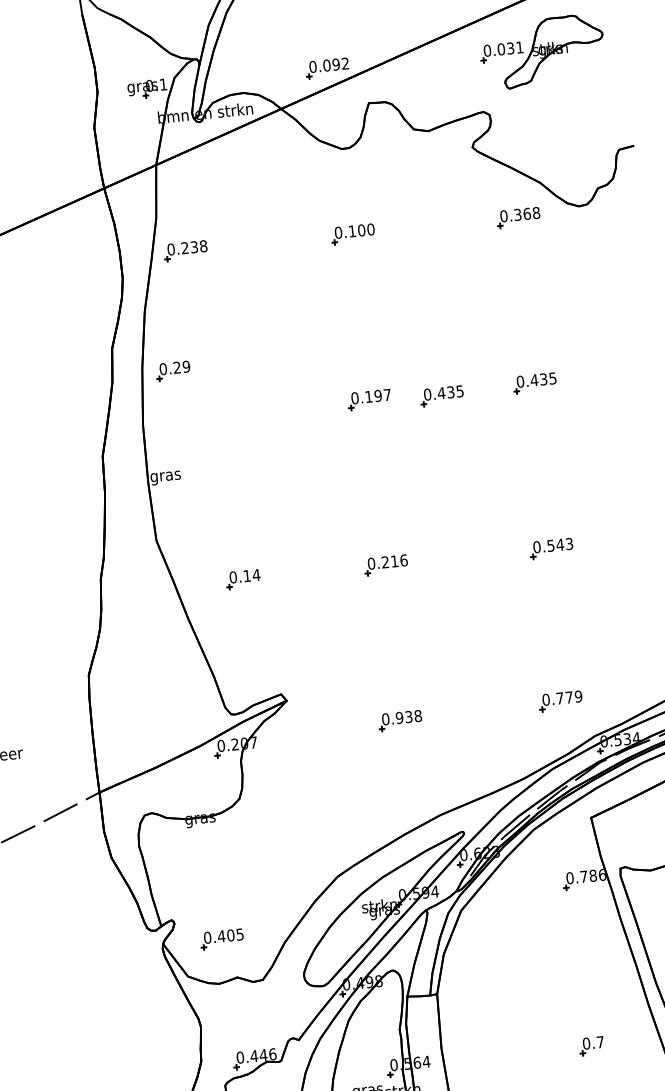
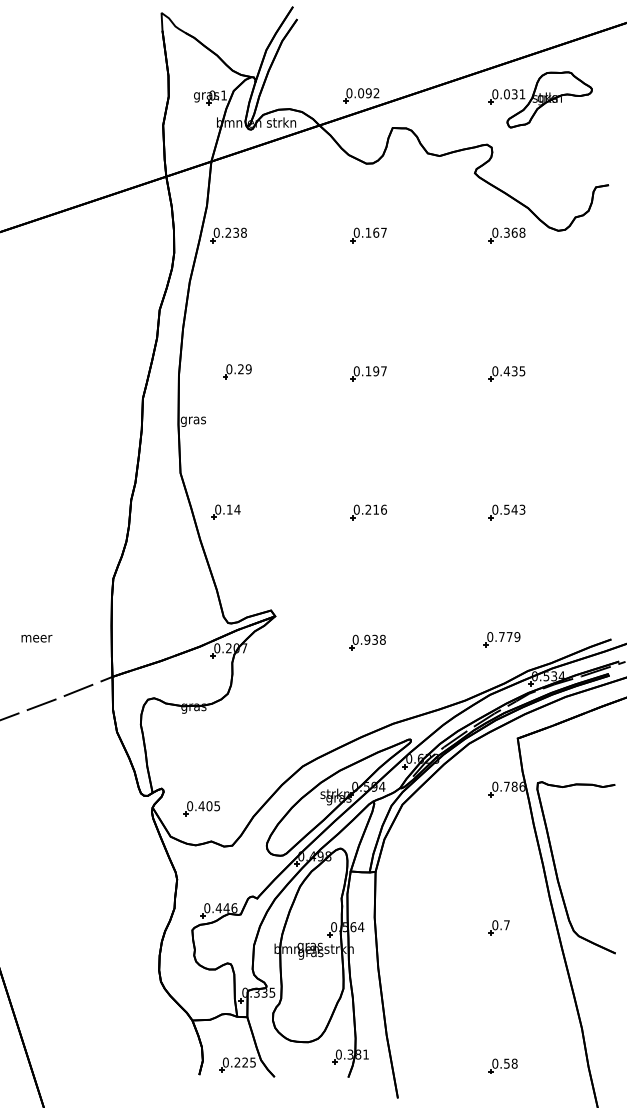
text: (365, 229) -> (379, 232), 0.100 -> 0.167
part: (173, 370) -> (237, 371), moved
part: (441, 395) -> (428, 376), removed
part: (242, 578) -> (225, 511), moved

